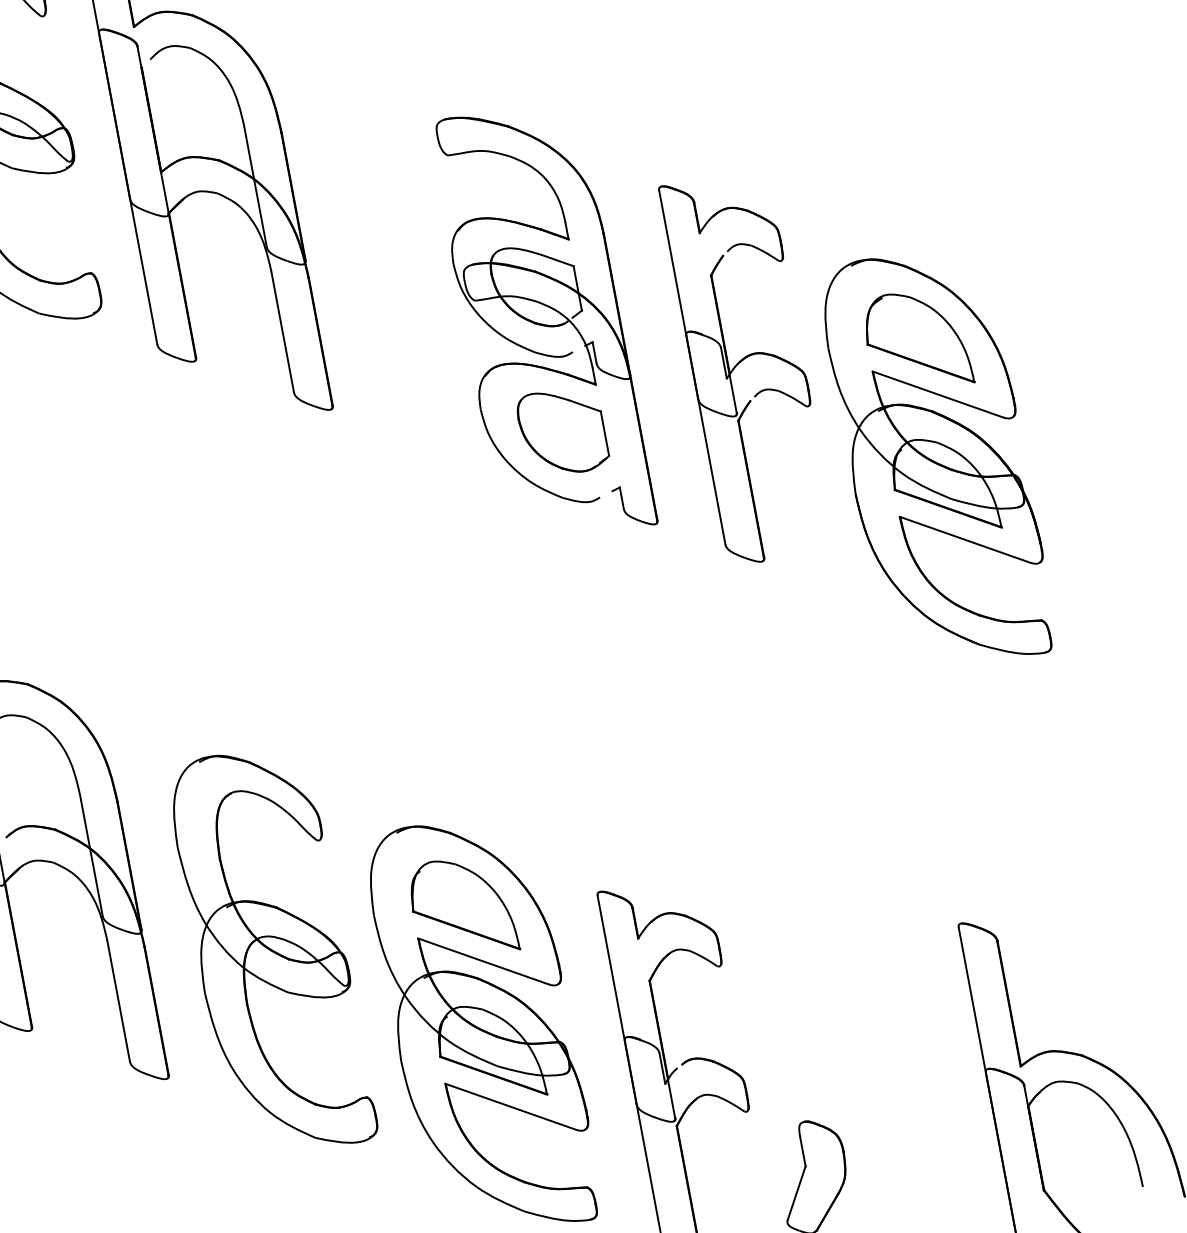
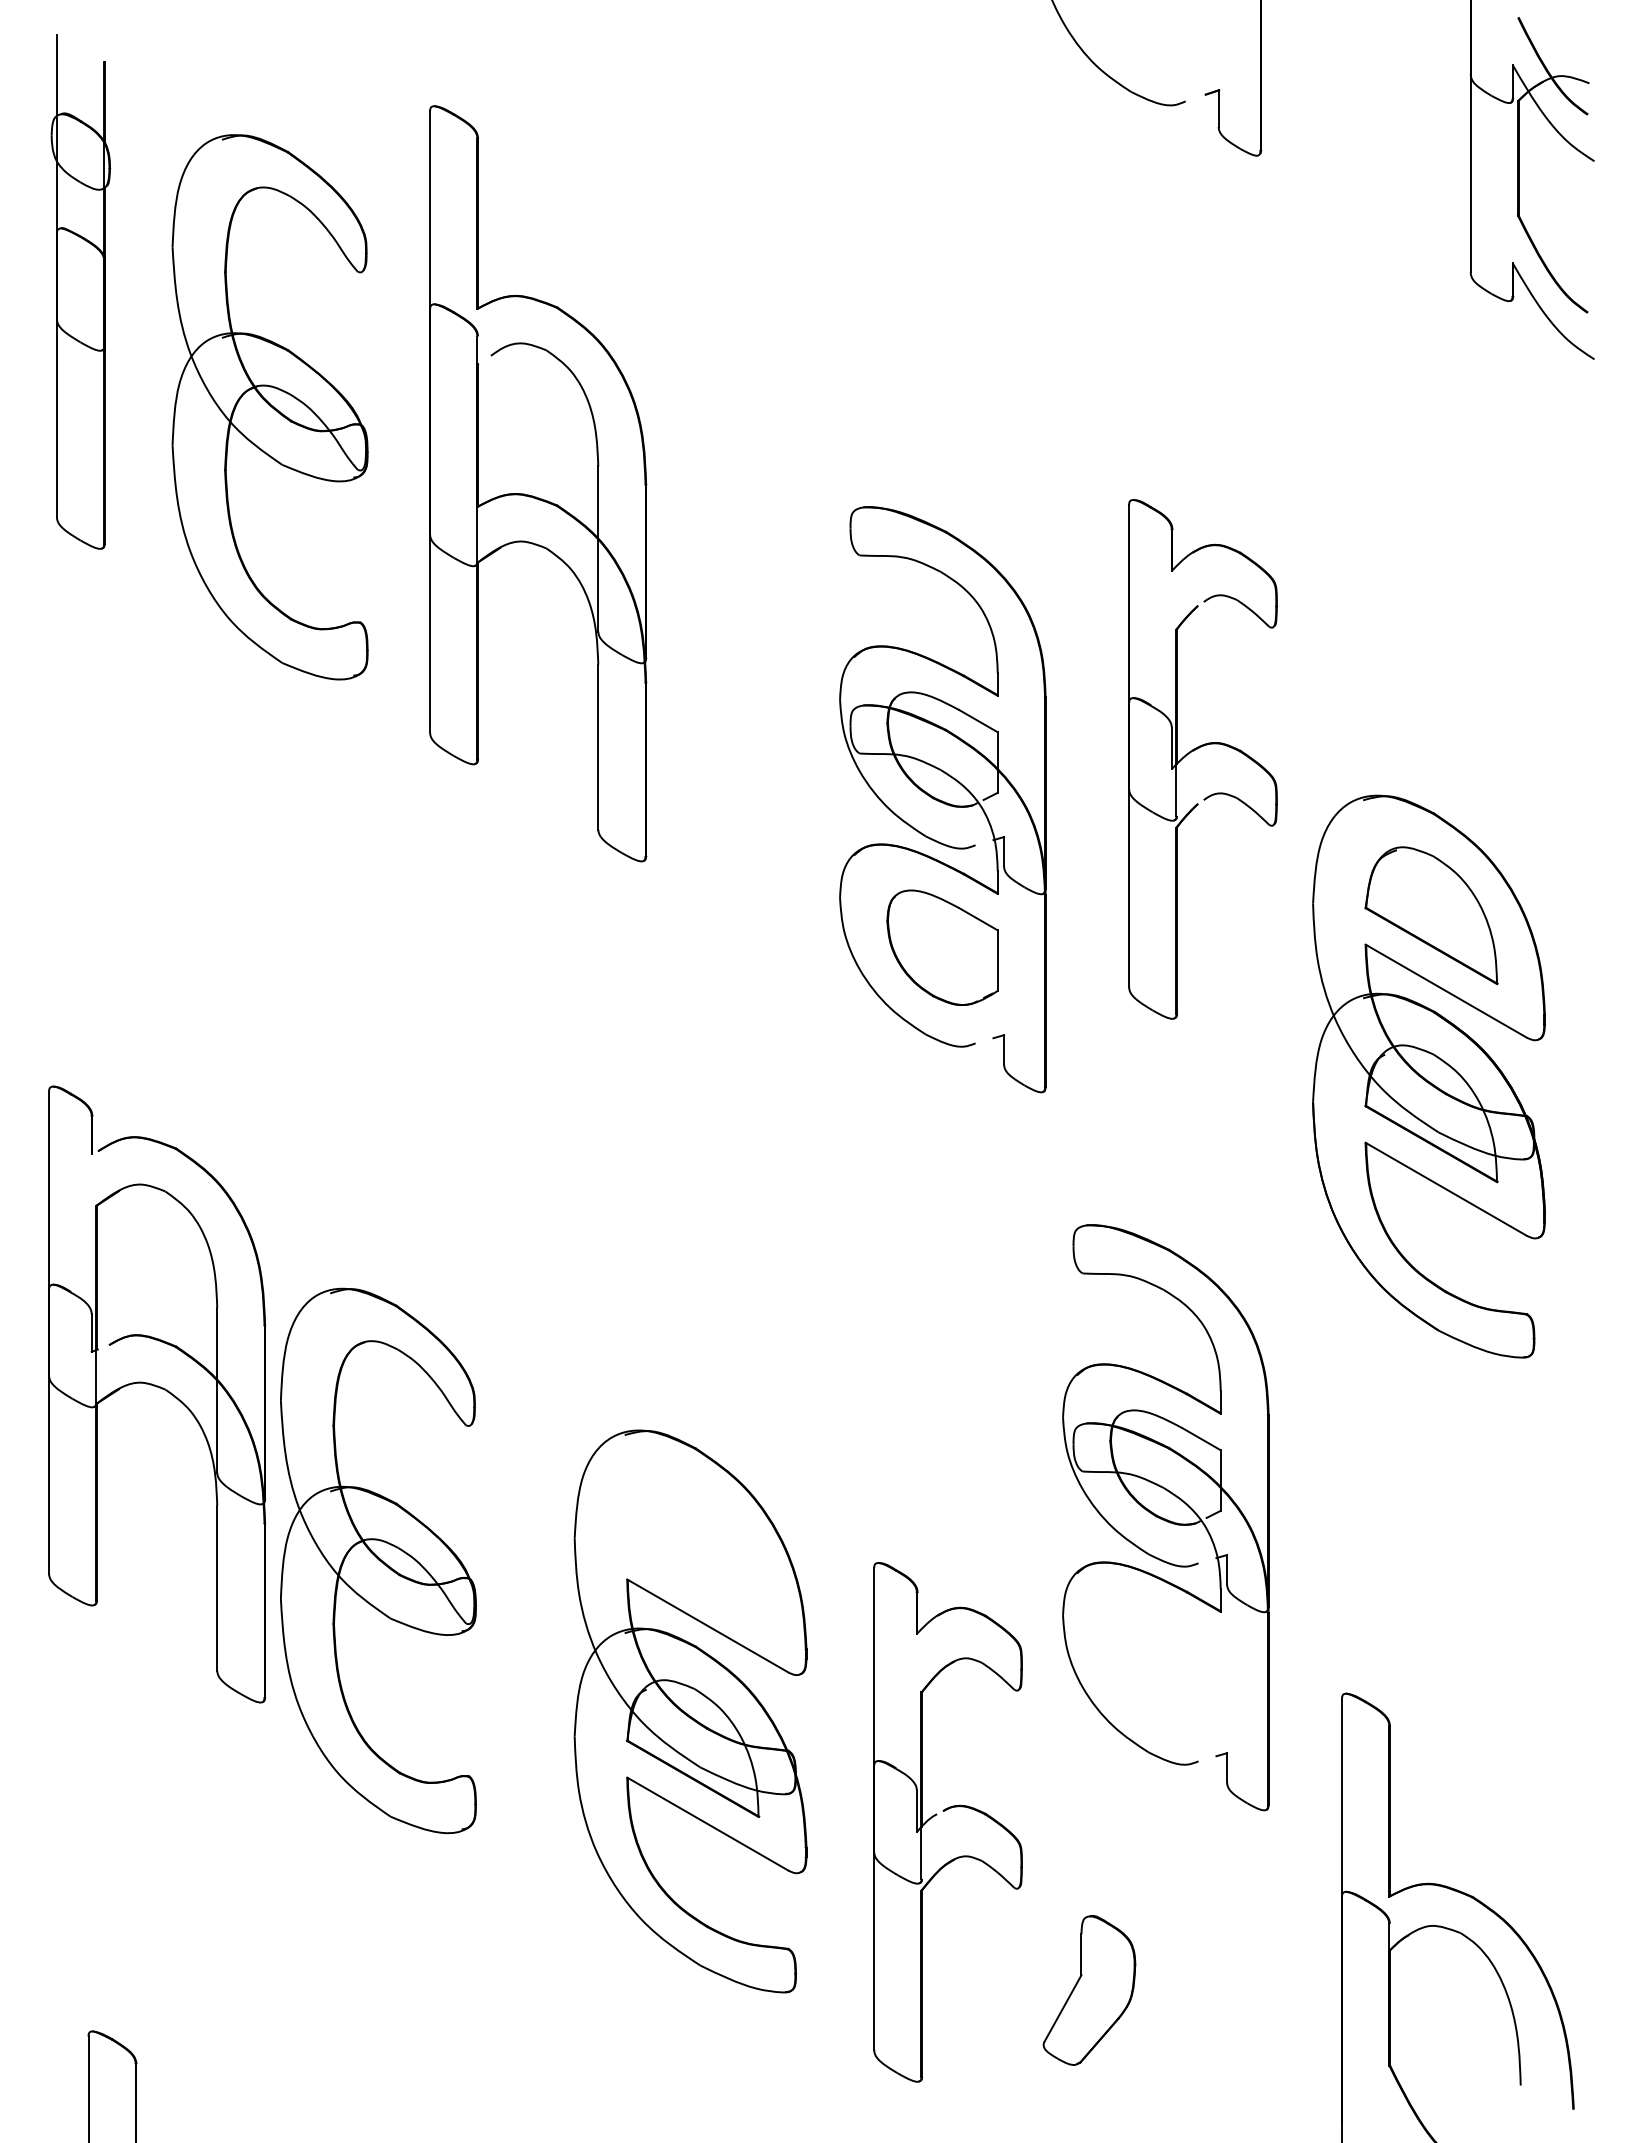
part: (742, 360) -> (1197, 749), moved
part: (804, 819) -> (1165, 1517), added
part: (462, 908) -> (693, 1550), removed
part: (271, 951) -> (378, 1560), moved

